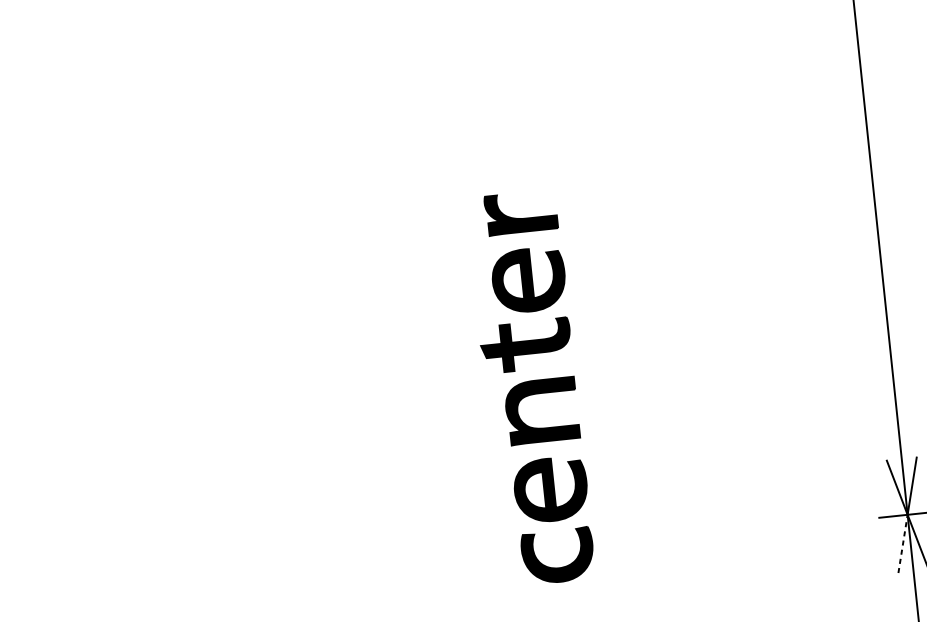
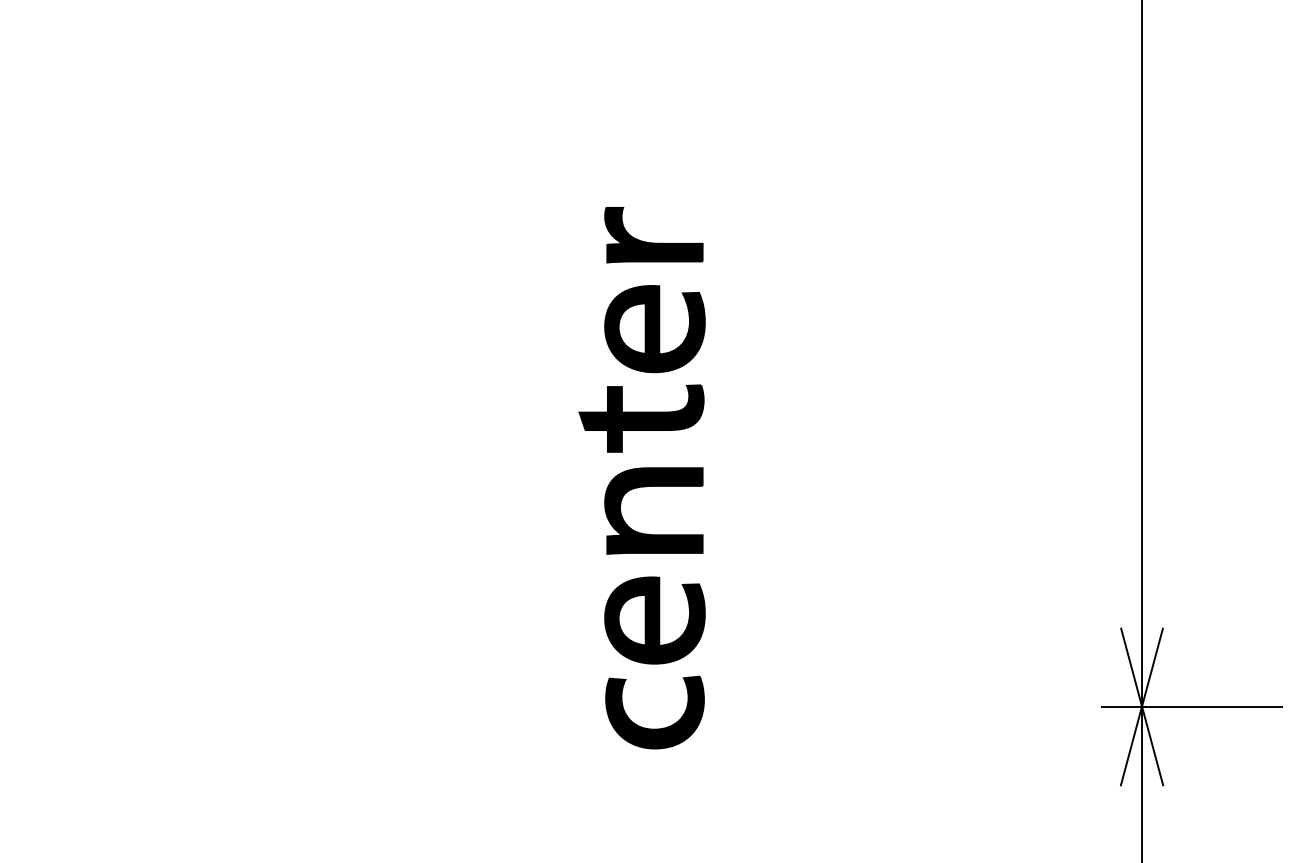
line: (903, 543) -> (1131, 745), dashed -> solid

